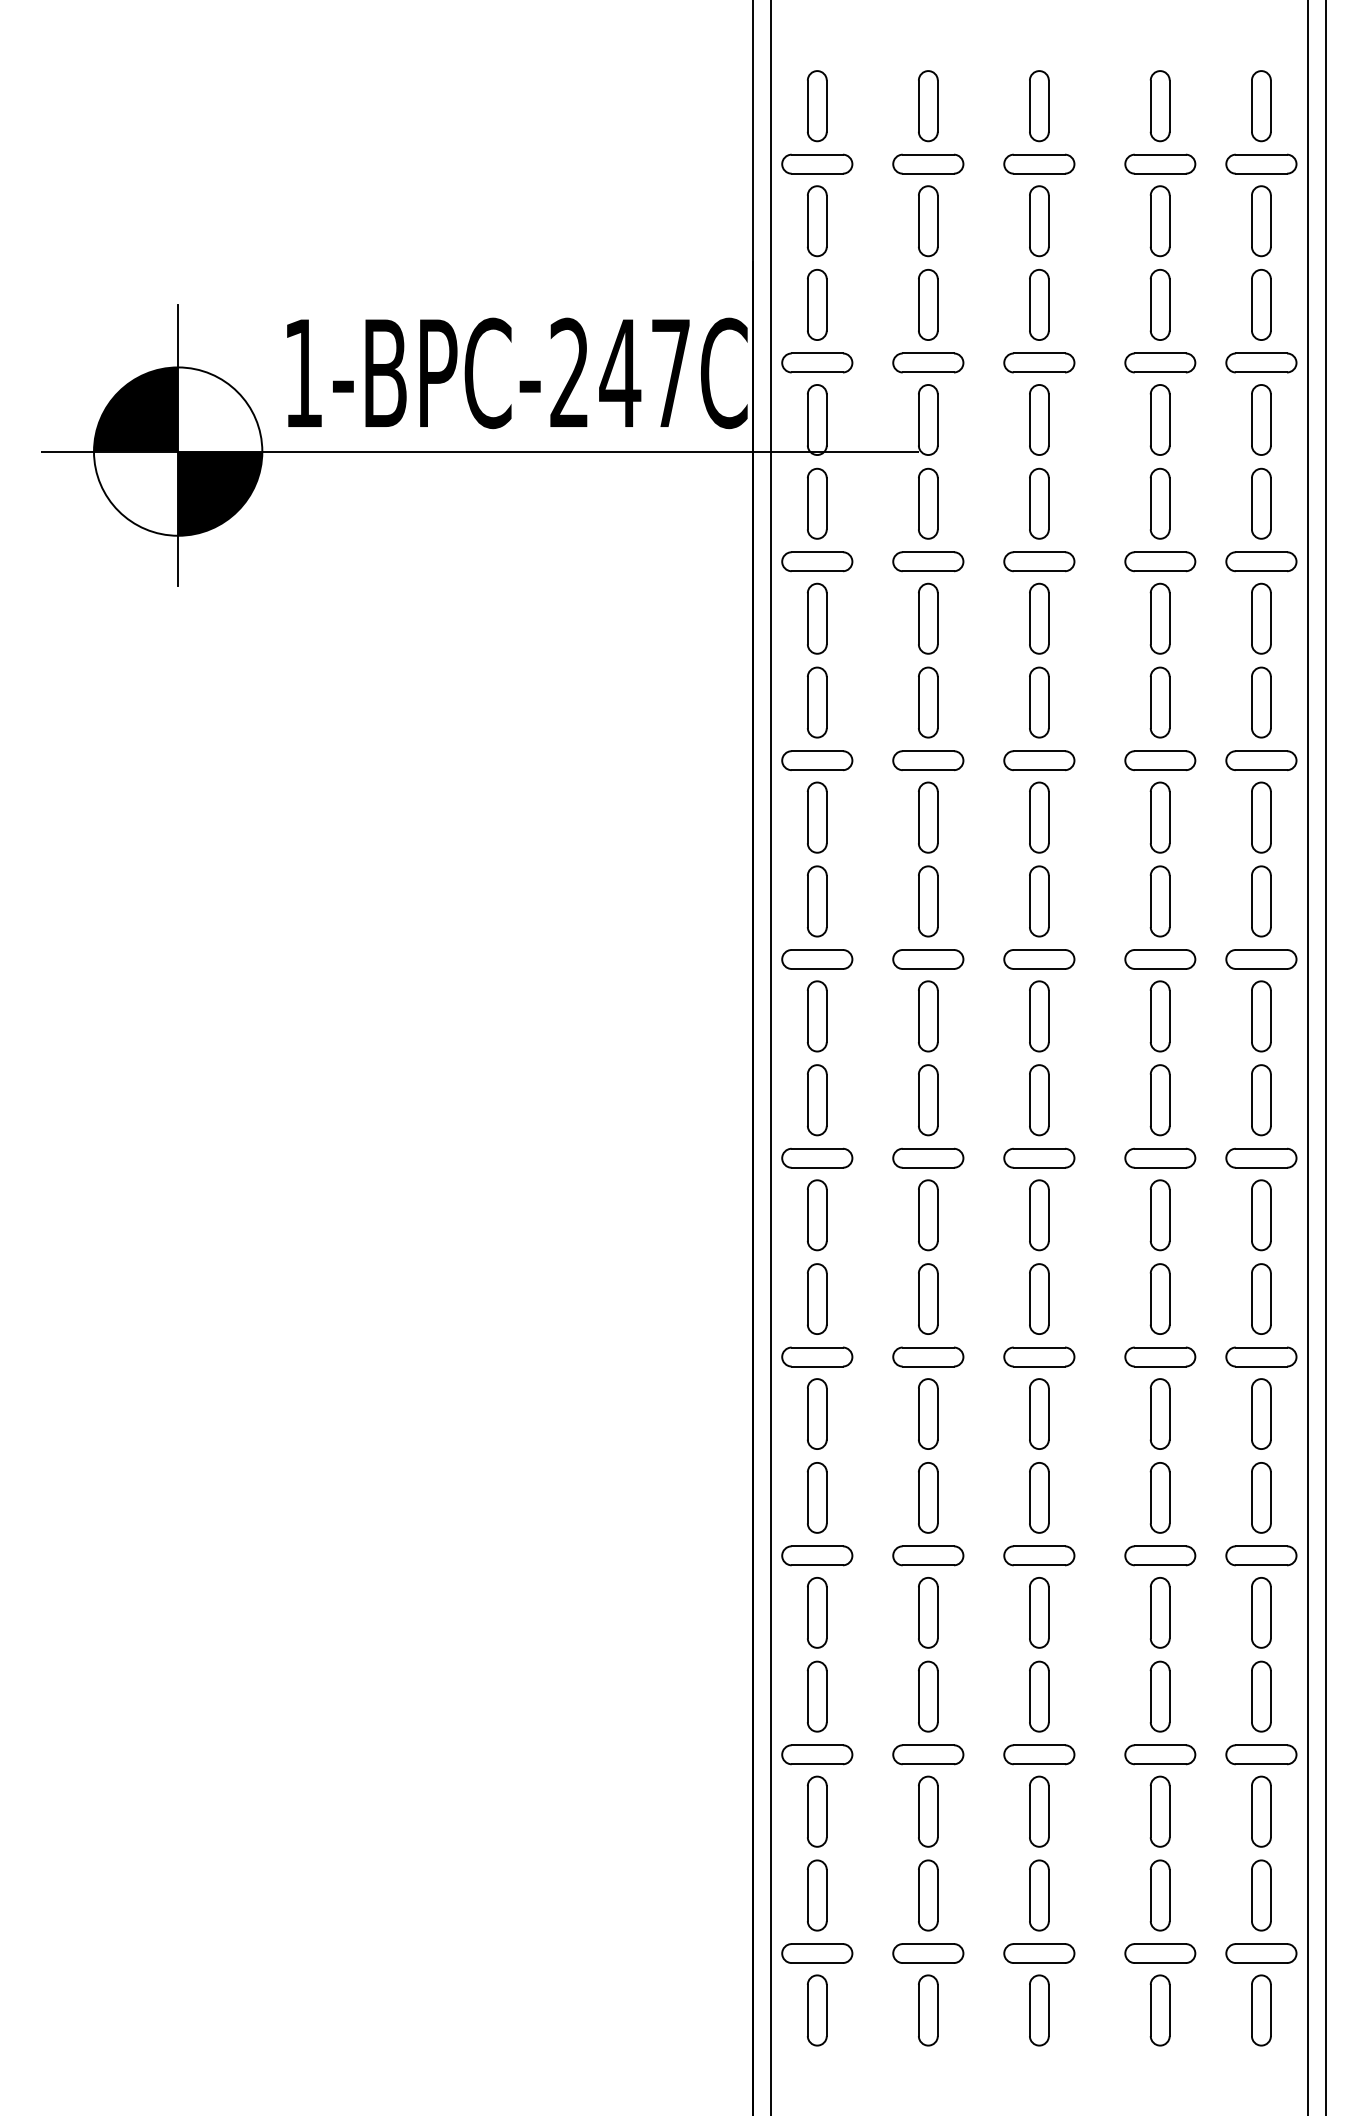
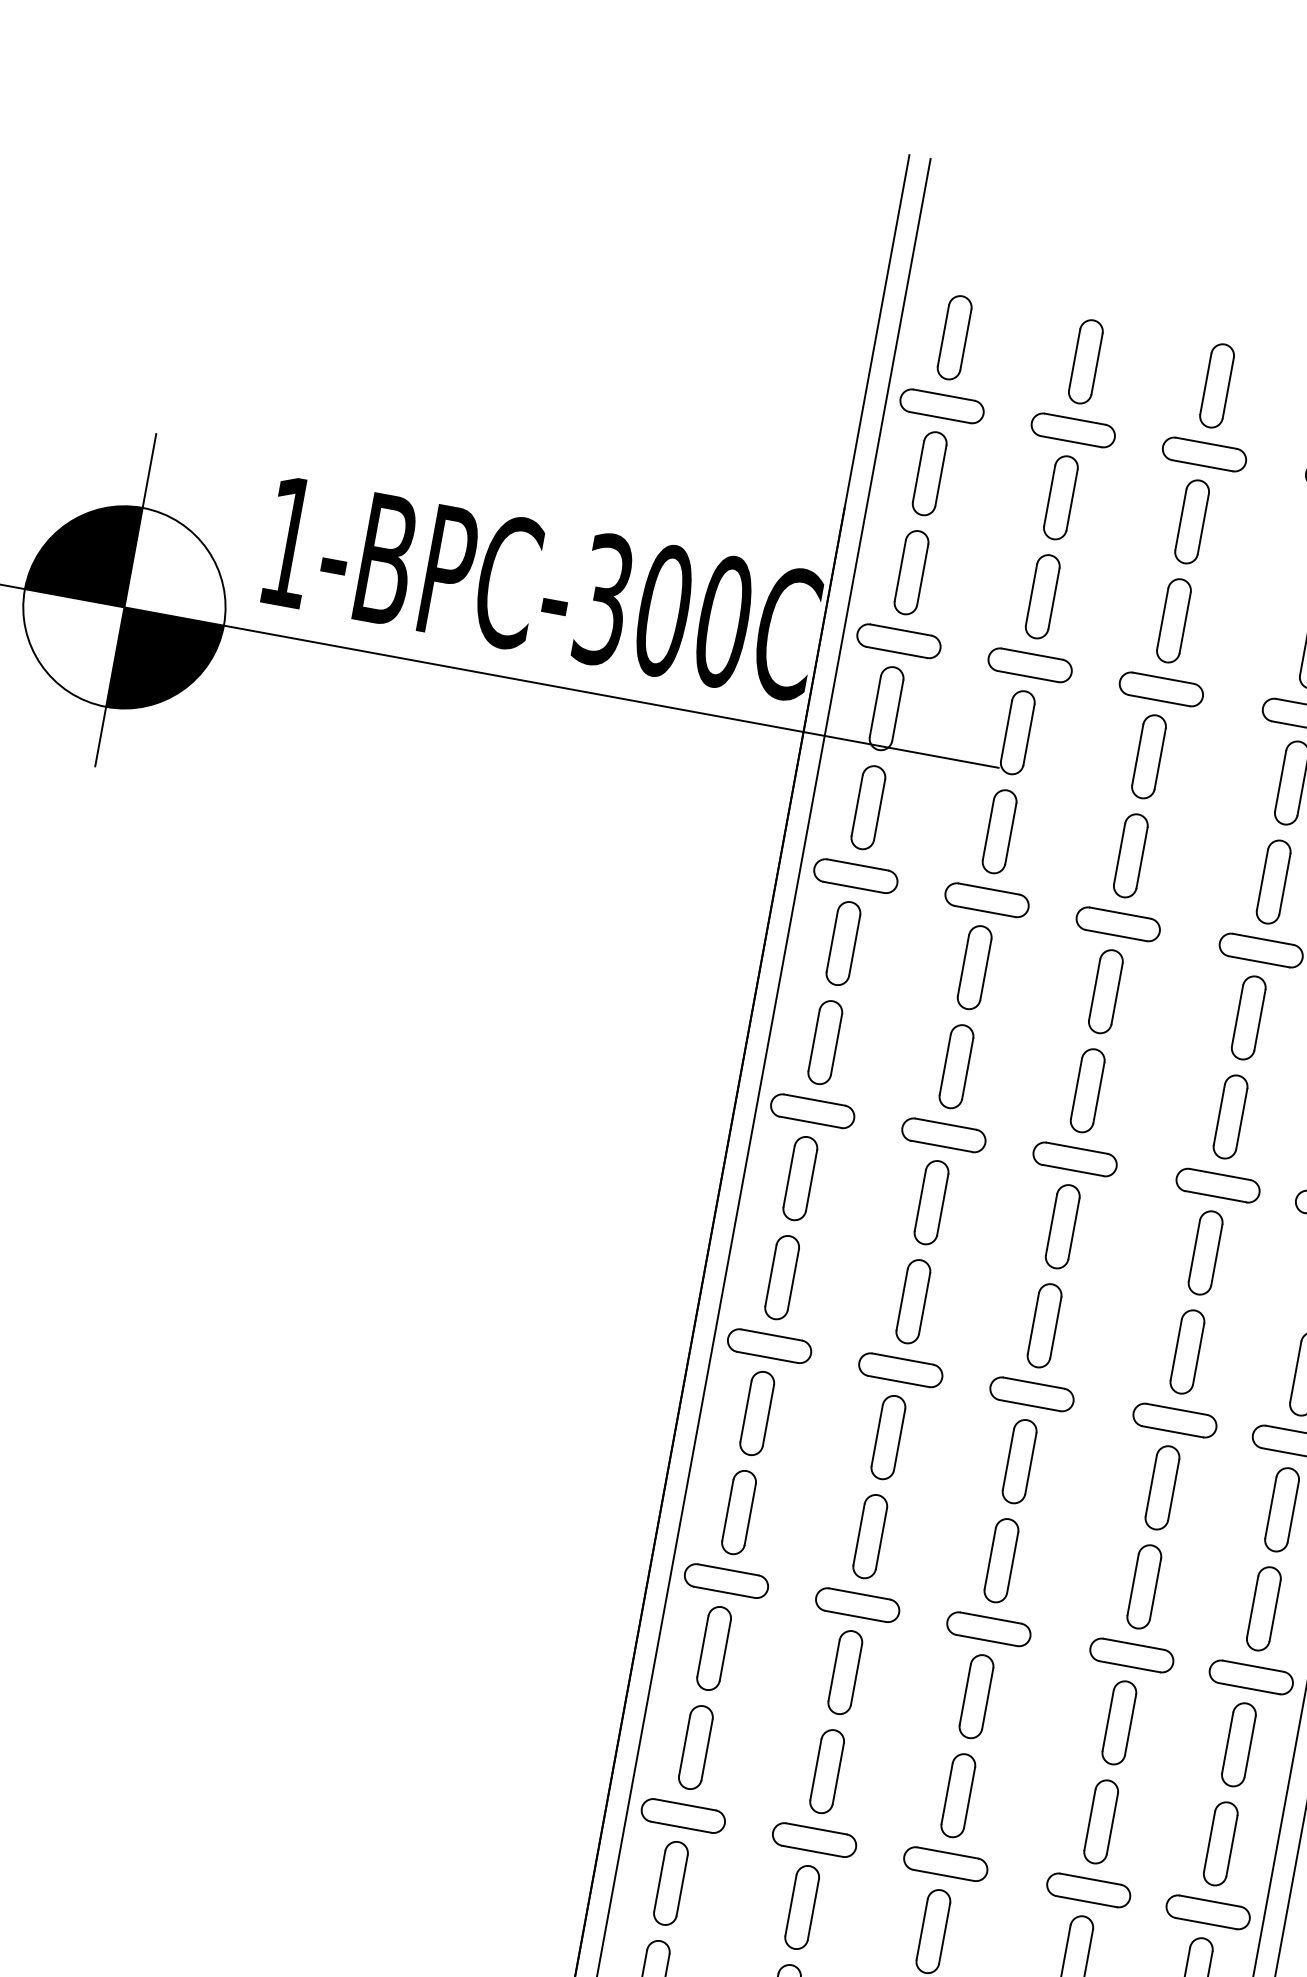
text: (620, 373) -> (664, 611), 1-BPC-247C -> 1-BPC-300C

